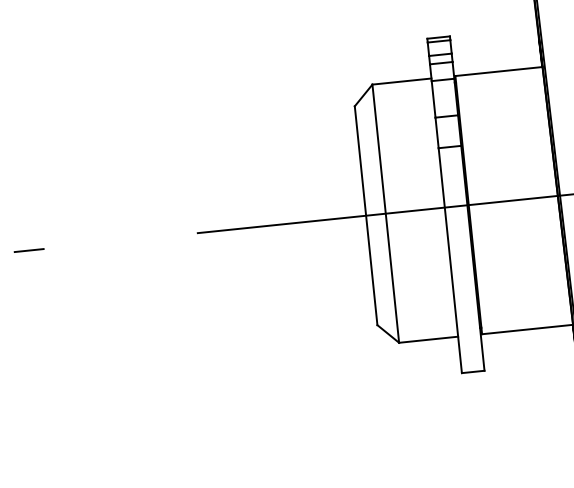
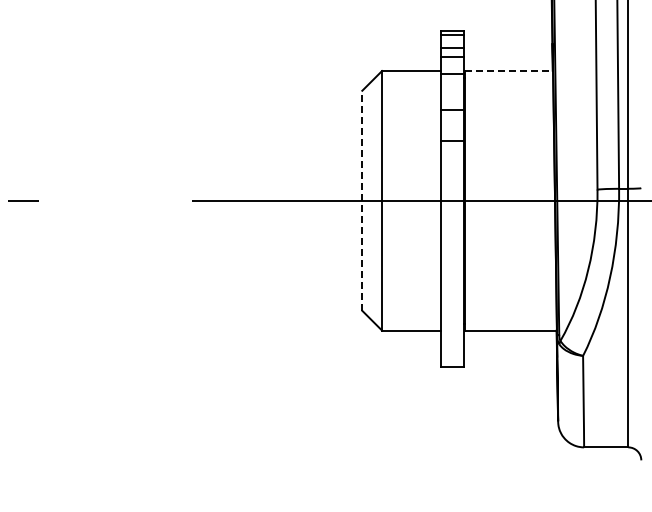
line: (499, 71) -> (509, 71), solid -> dashed
line: (366, 215) -> (362, 200), solid -> dashed

